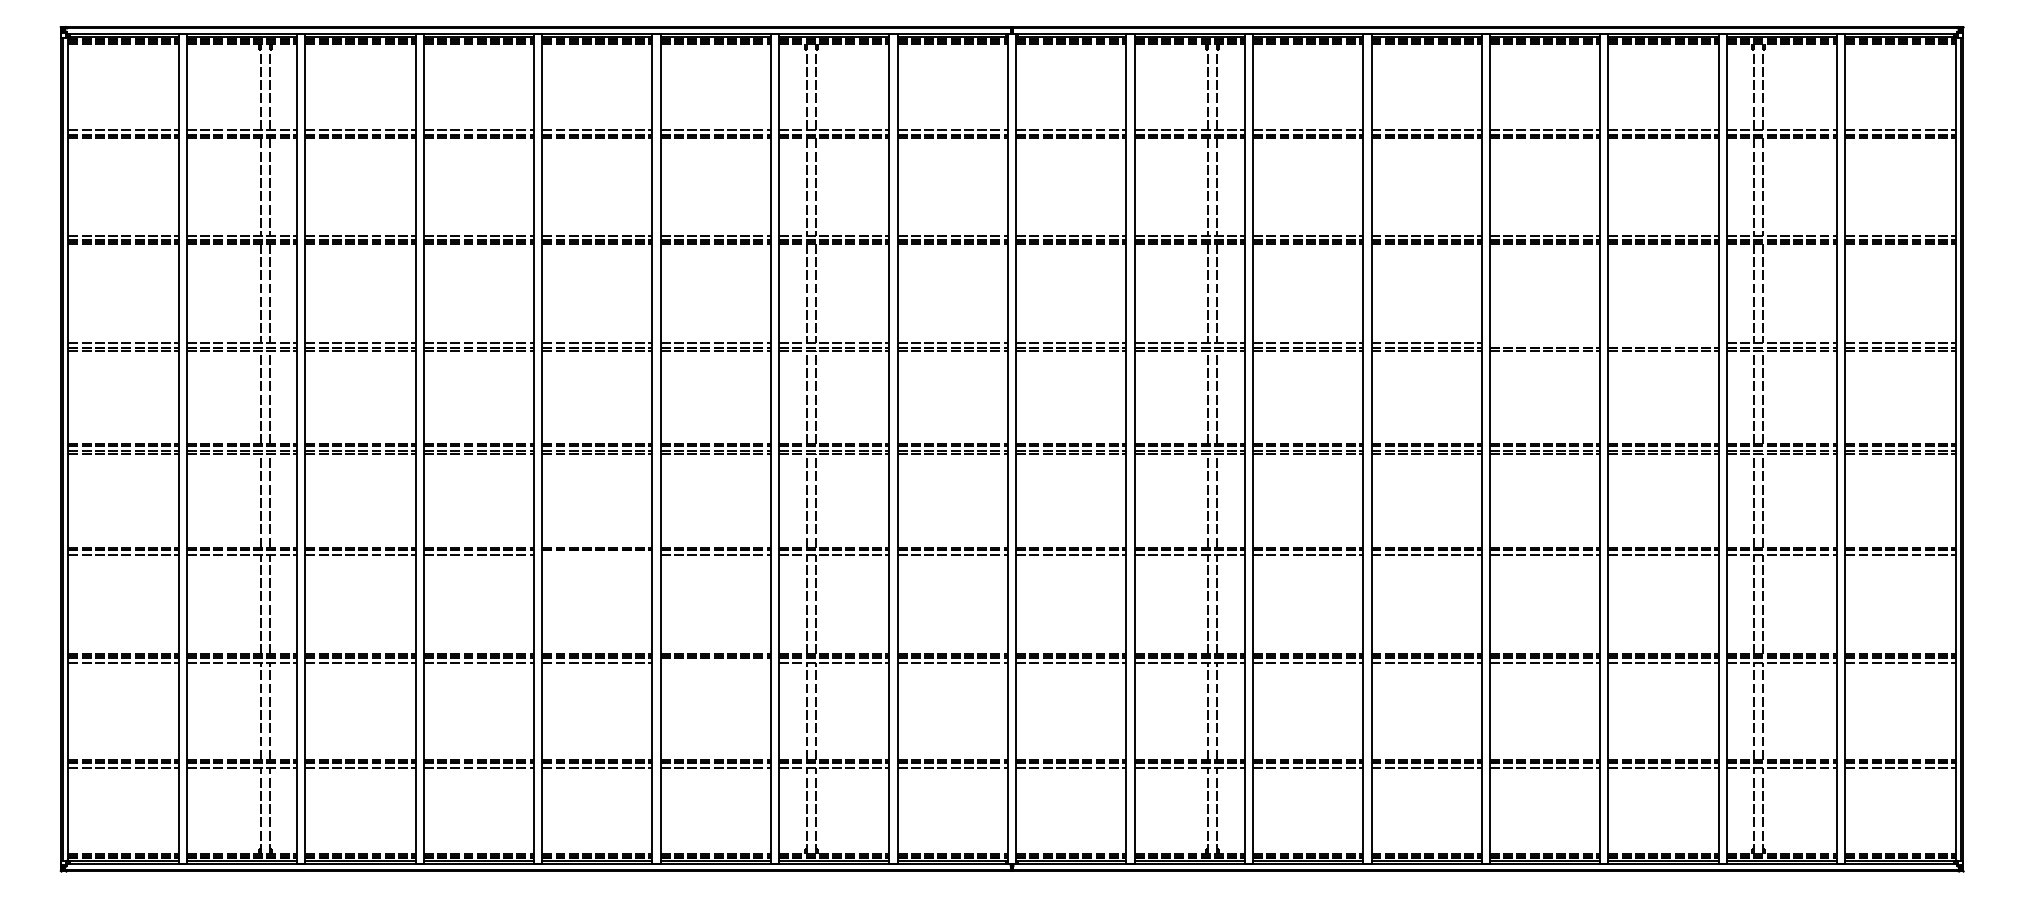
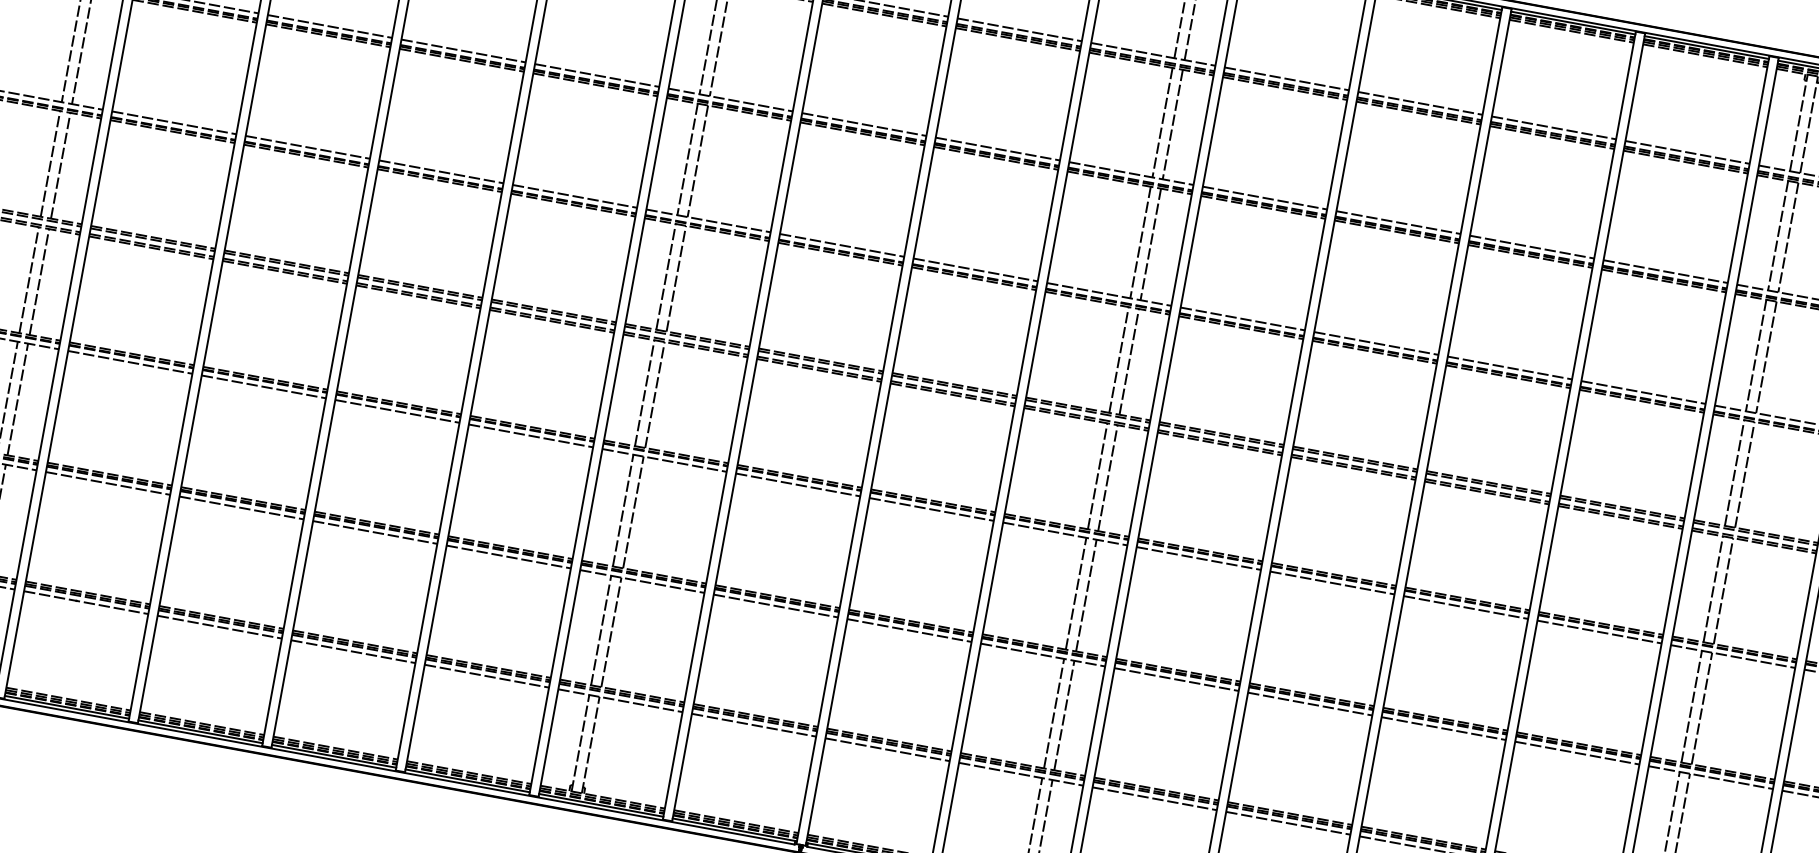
line: (1544, 342) -> (1509, 367), added
line: (1663, 342) -> (1643, 392), added
line: (597, 555) -> (397, 411), added
line: (715, 662) -> (508, 556), added

